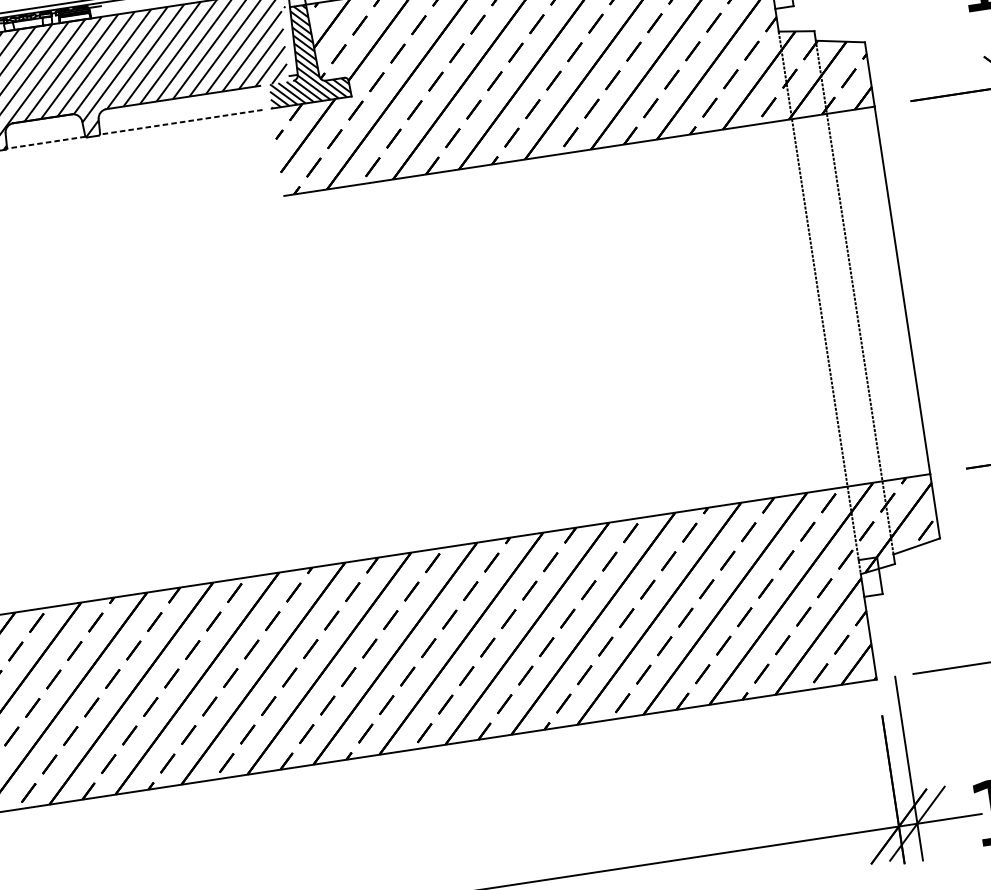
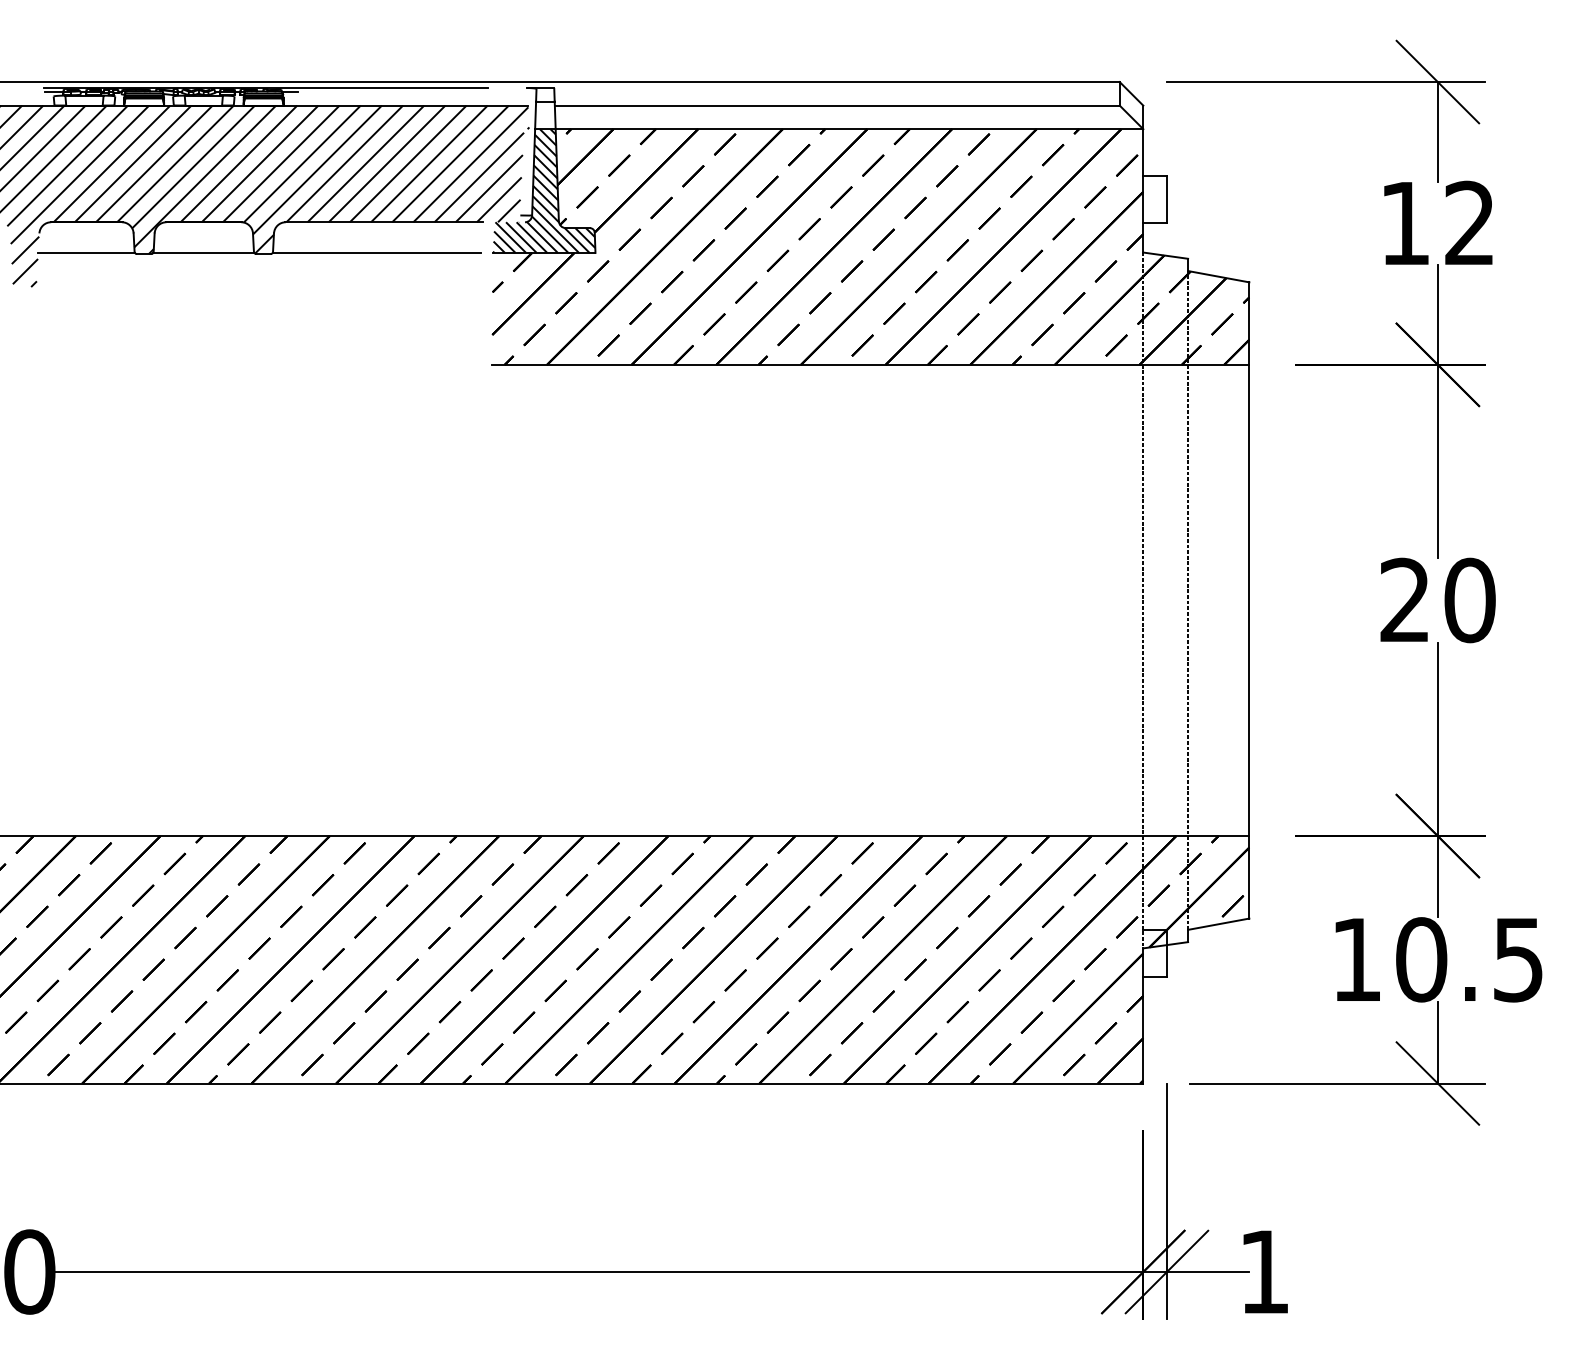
line: (180, 122) -> (376, 252), dashed -> solid
line: (45, 142) -> (203, 252), dashed -> solid

